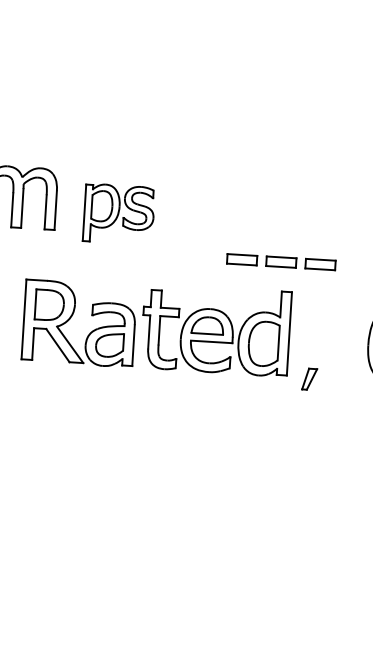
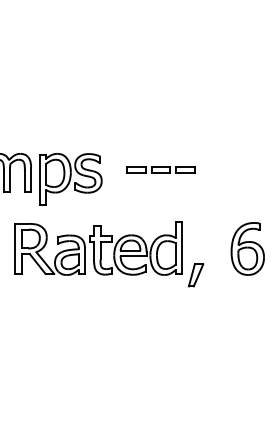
part: (118, 214) -> (70, 179), size x1.43
part: (280, 260) -> (160, 169), moved
part: (310, 379) -> (196, 275), size x1.67

